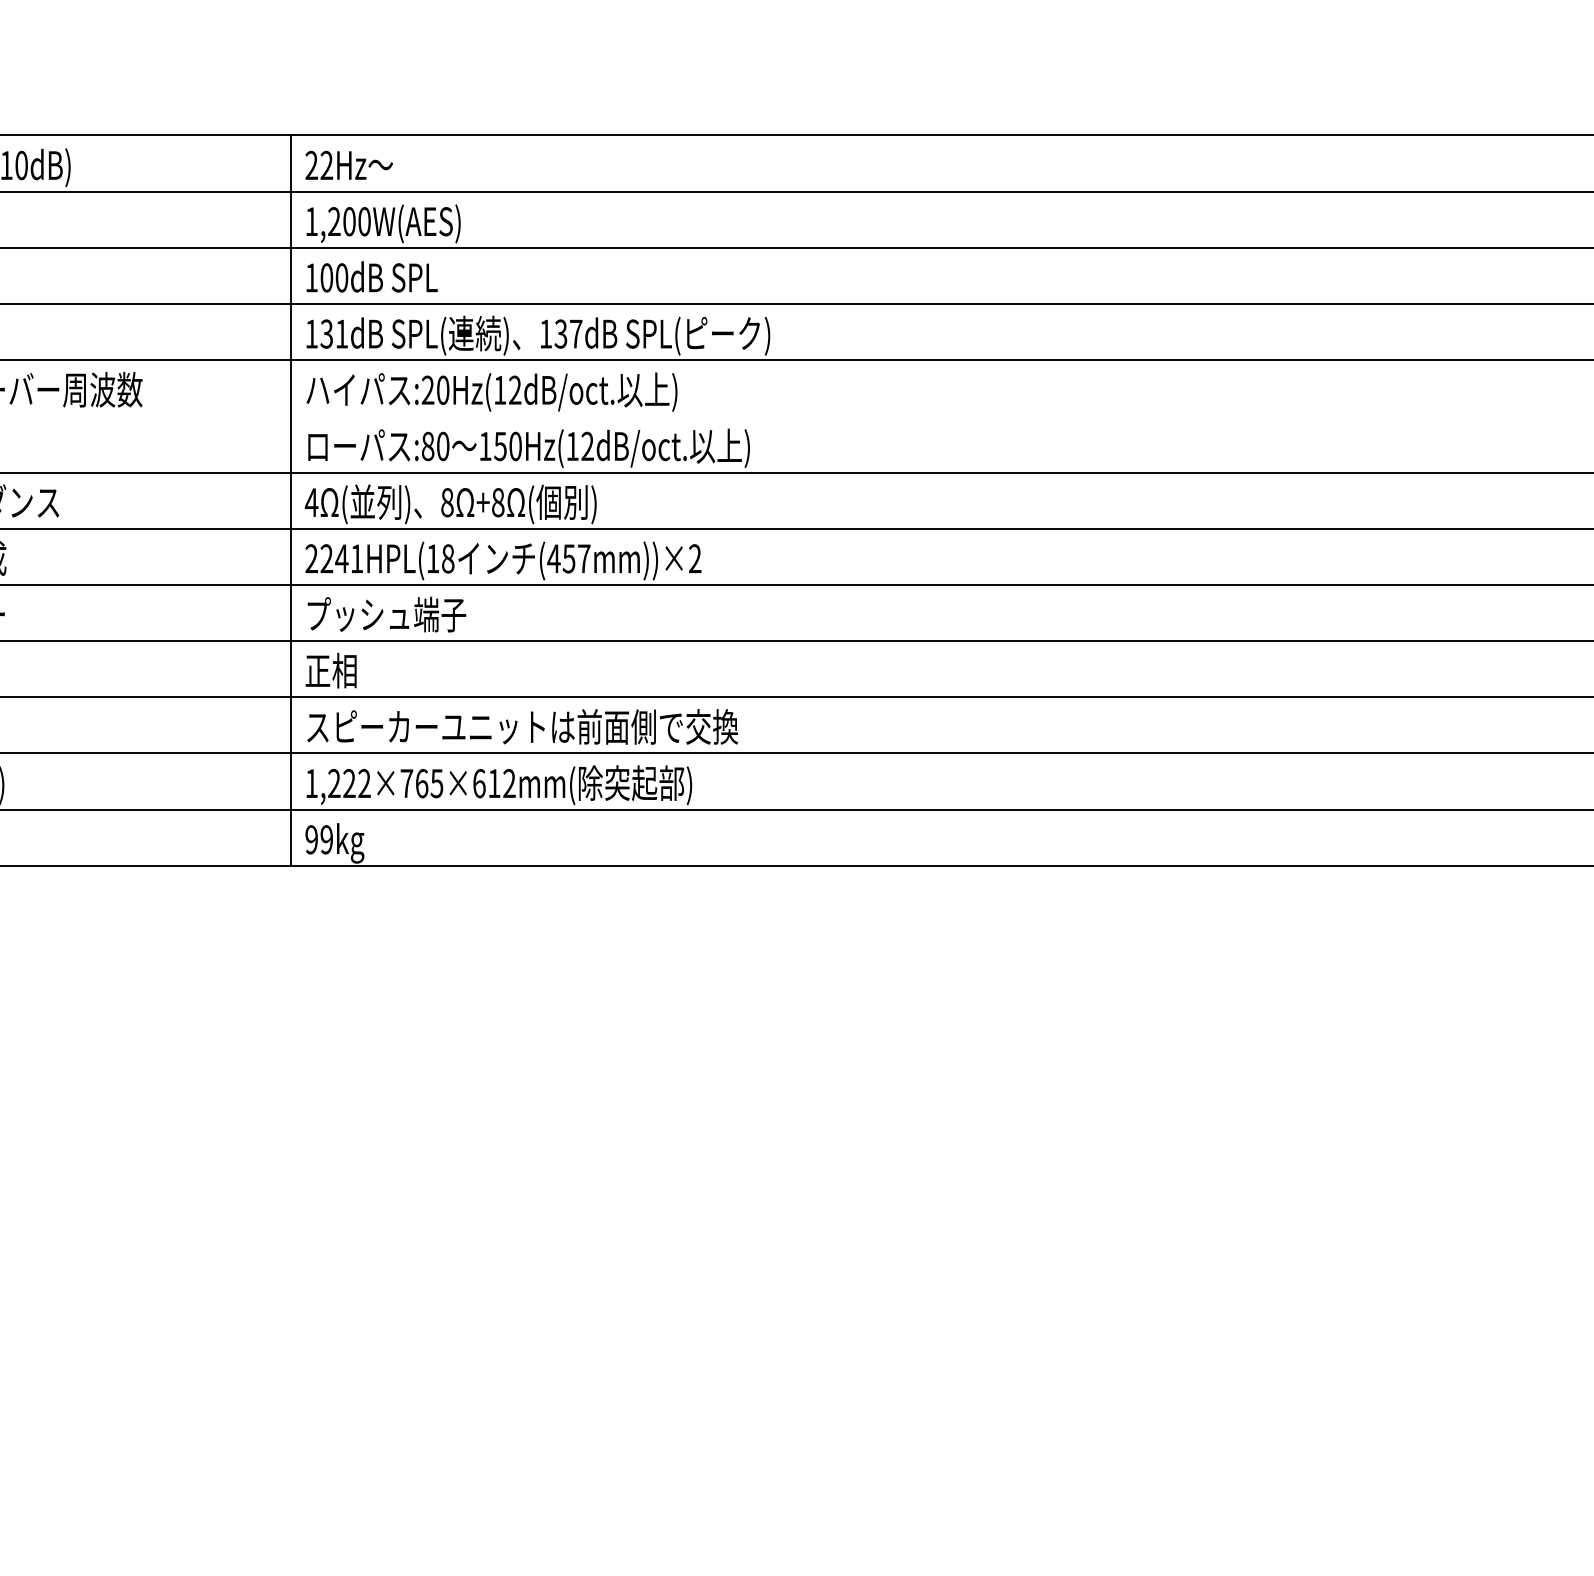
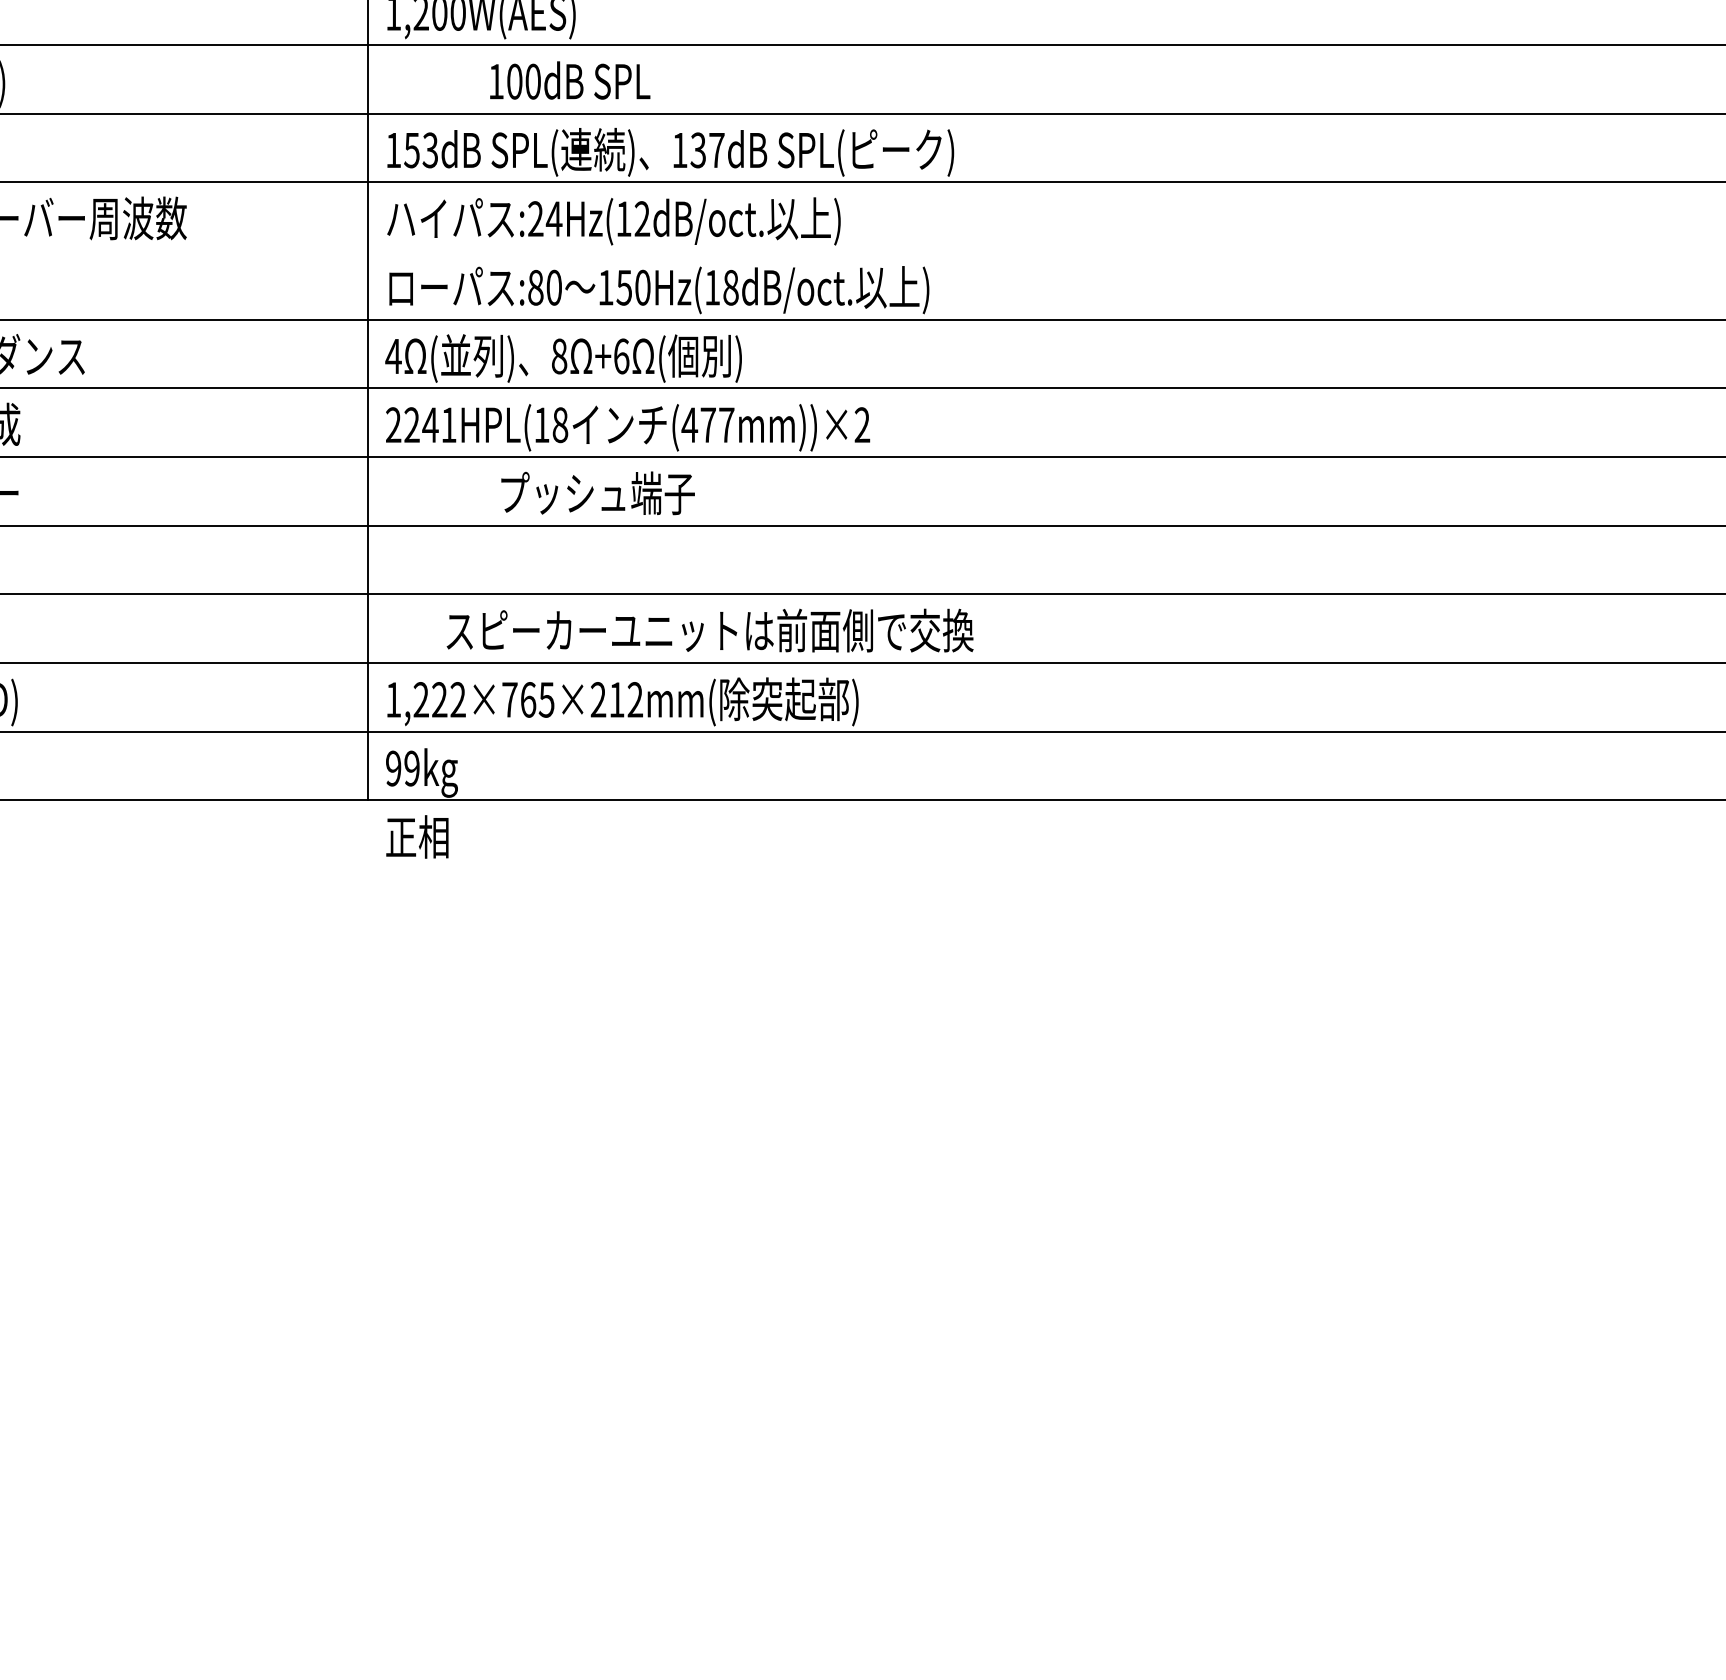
text: (371, 276) -> (569, 79), moved
text: (333, 333) -> (420, 149), 131dB -> 153dB
text: (442, 389) -> (553, 218), :20Hz(12dB/oct. -> :24Hz(12dB/oct.
text: (587, 446) -> (730, 287), 150Hz(12dB/oct. -> 150Hz(18dB/oct.
text: (498, 502) -> (621, 356), +8 -> +6
text: (568, 558) -> (707, 424), (457mm))×2 -> (477mm))×2
text: (386, 614) -> (597, 493), moved
text: (330, 670) -> (416, 836), moved
text: (522, 726) -> (709, 630), moved
text: (479, 783) -> (598, 699), 1,222×765×612mm( -> 1,222×765×212mm(

